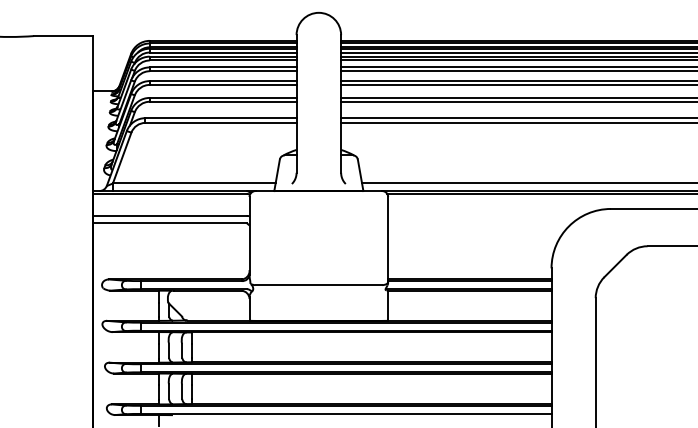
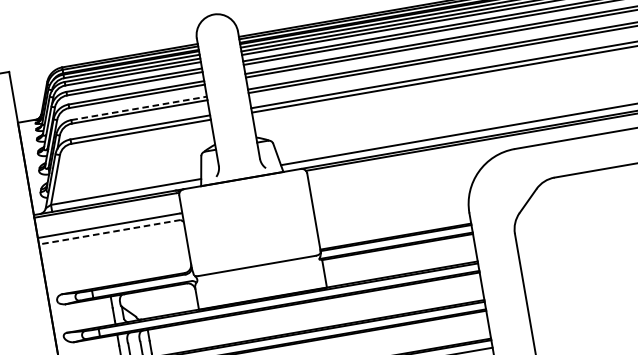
line: (223, 97) -> (139, 107), solid -> dashed
line: (169, 222) -> (109, 231), solid -> dashed

